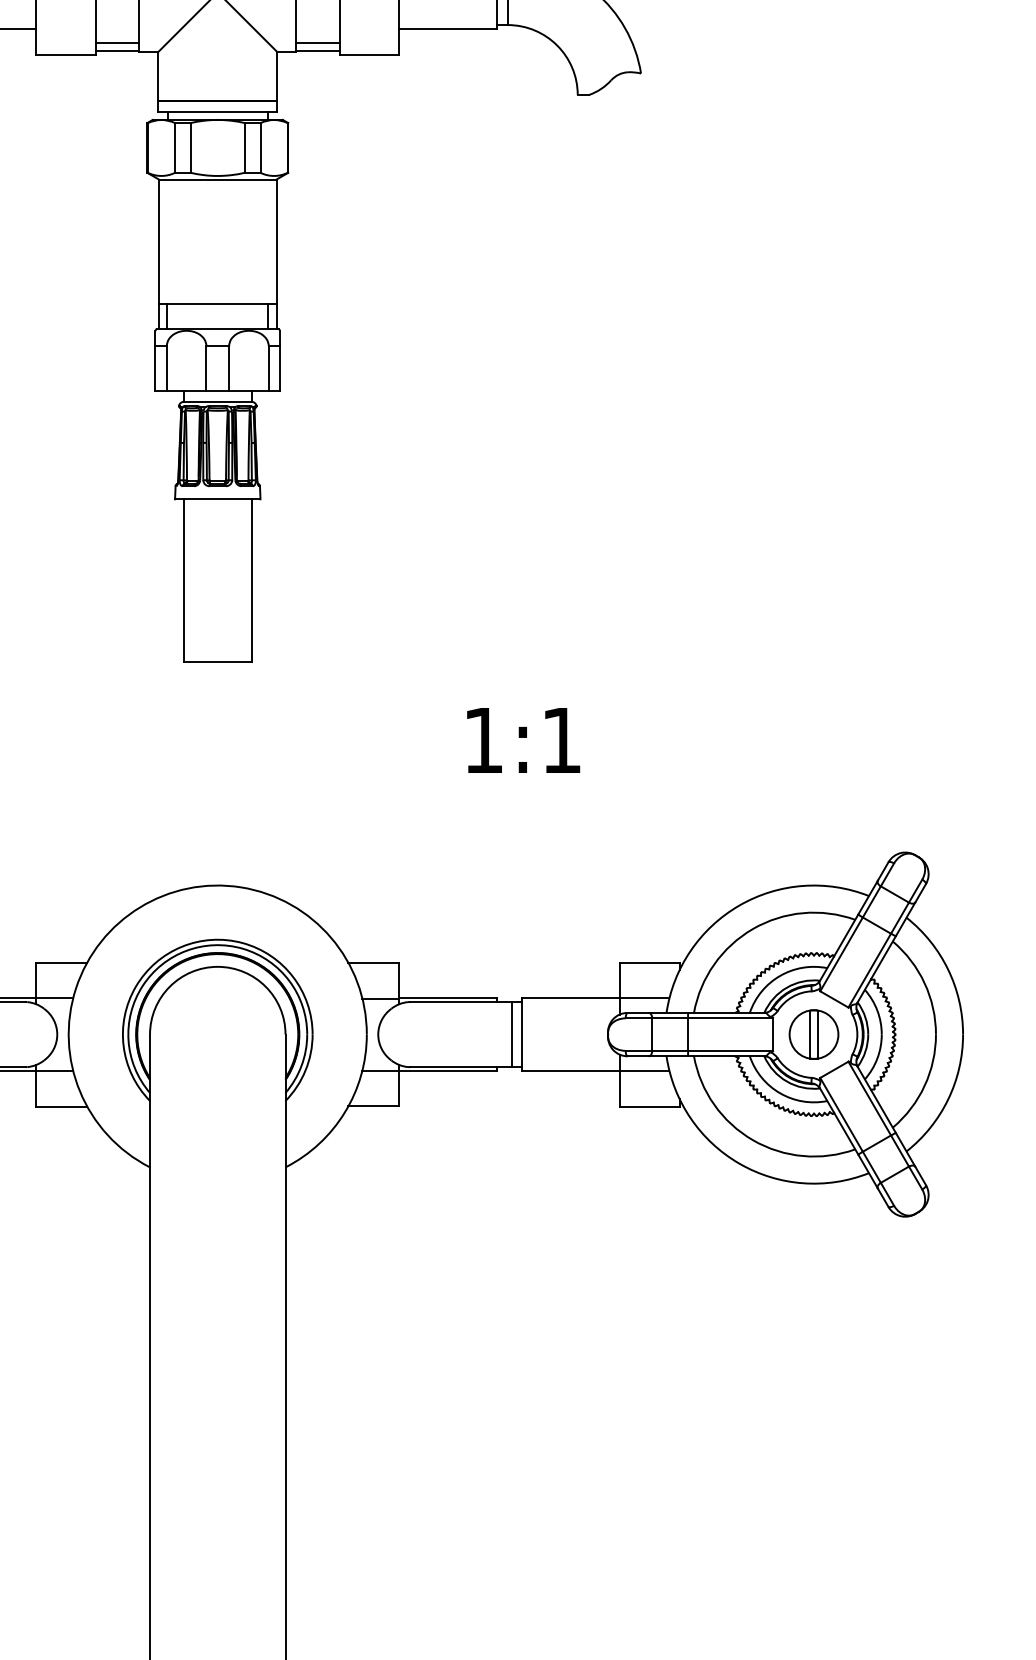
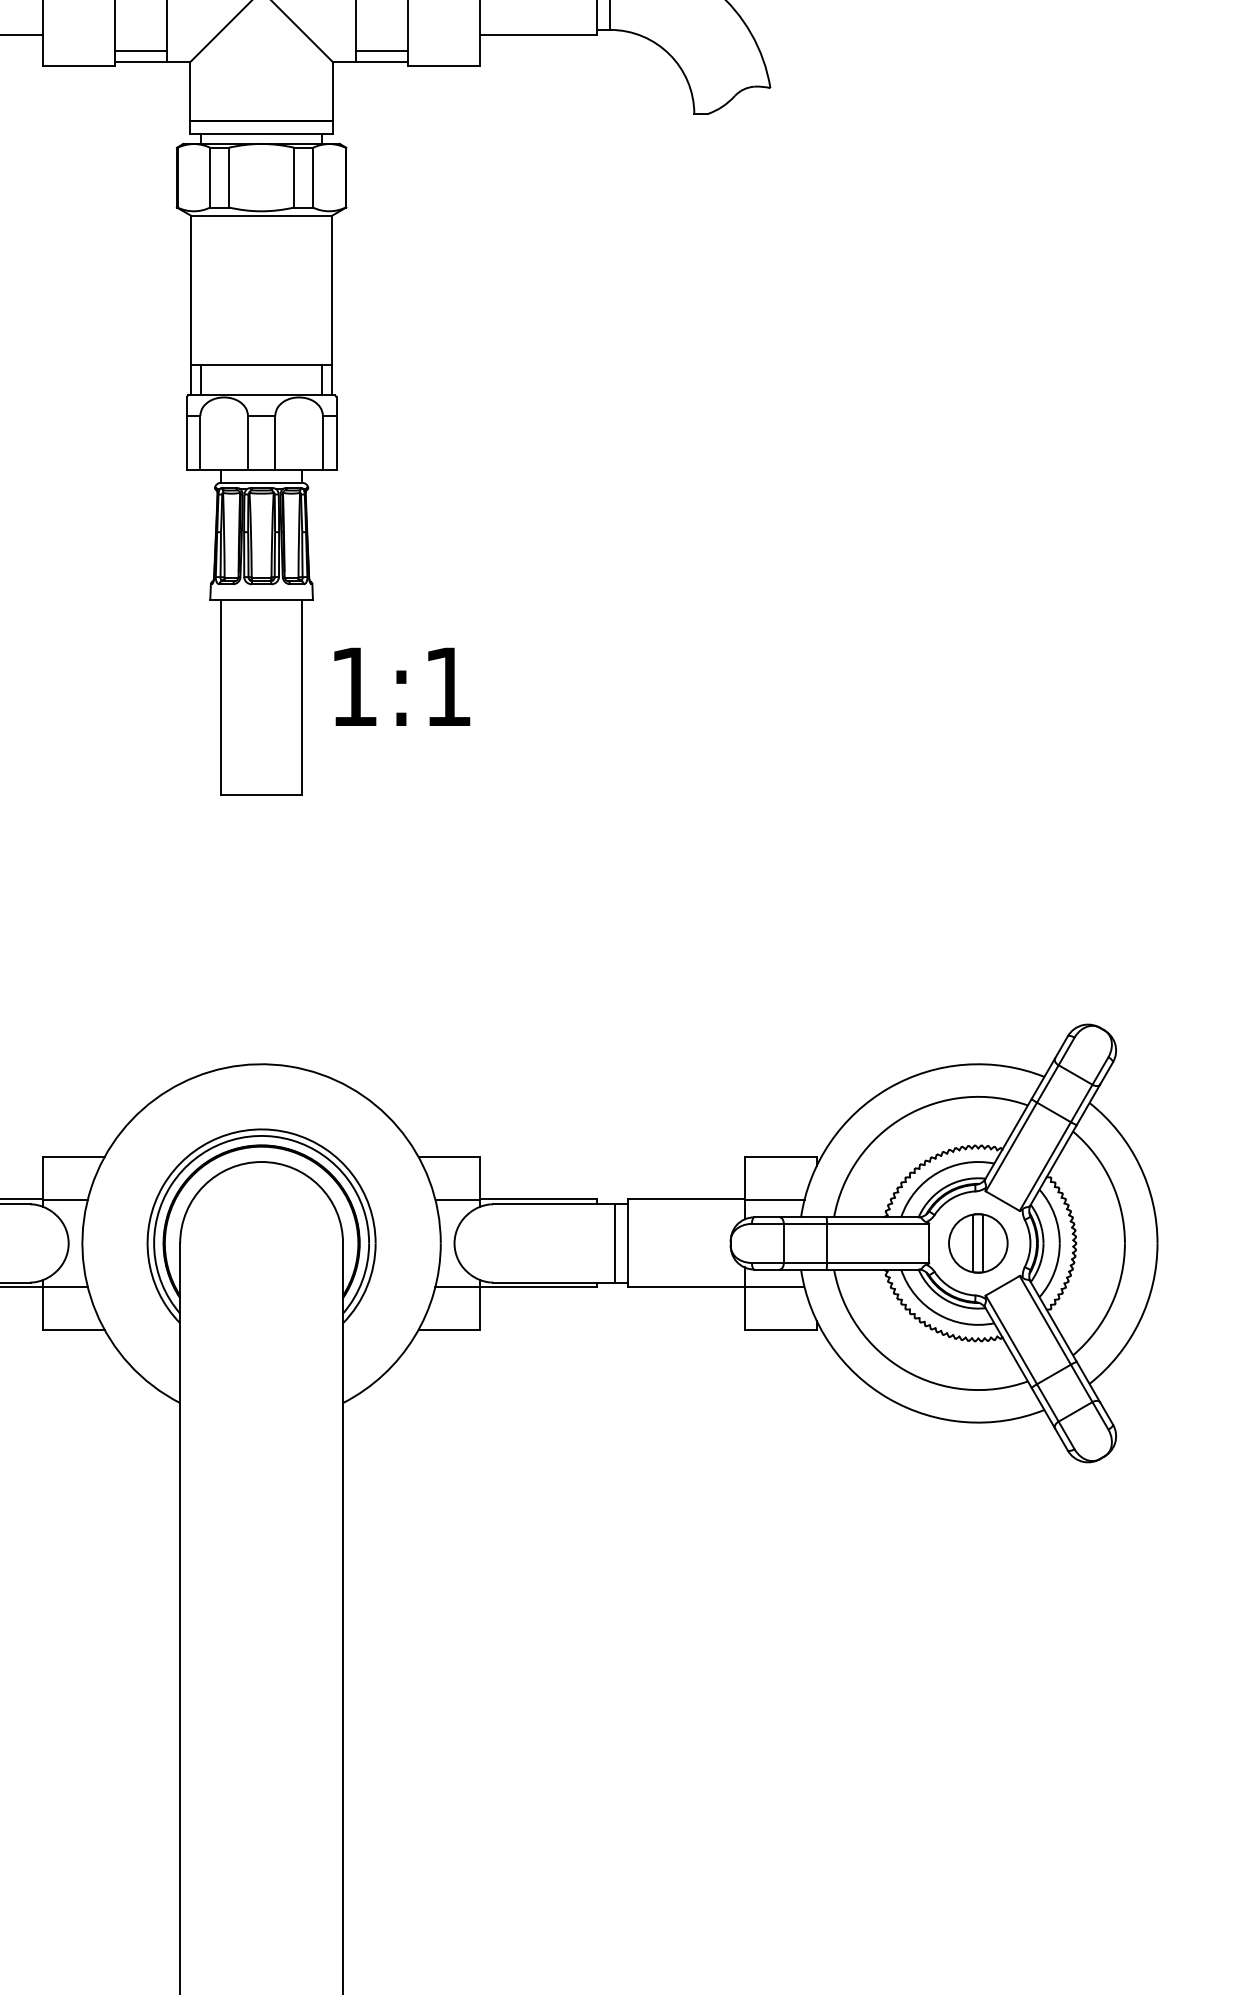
text: (523, 740) -> (402, 686), moved

